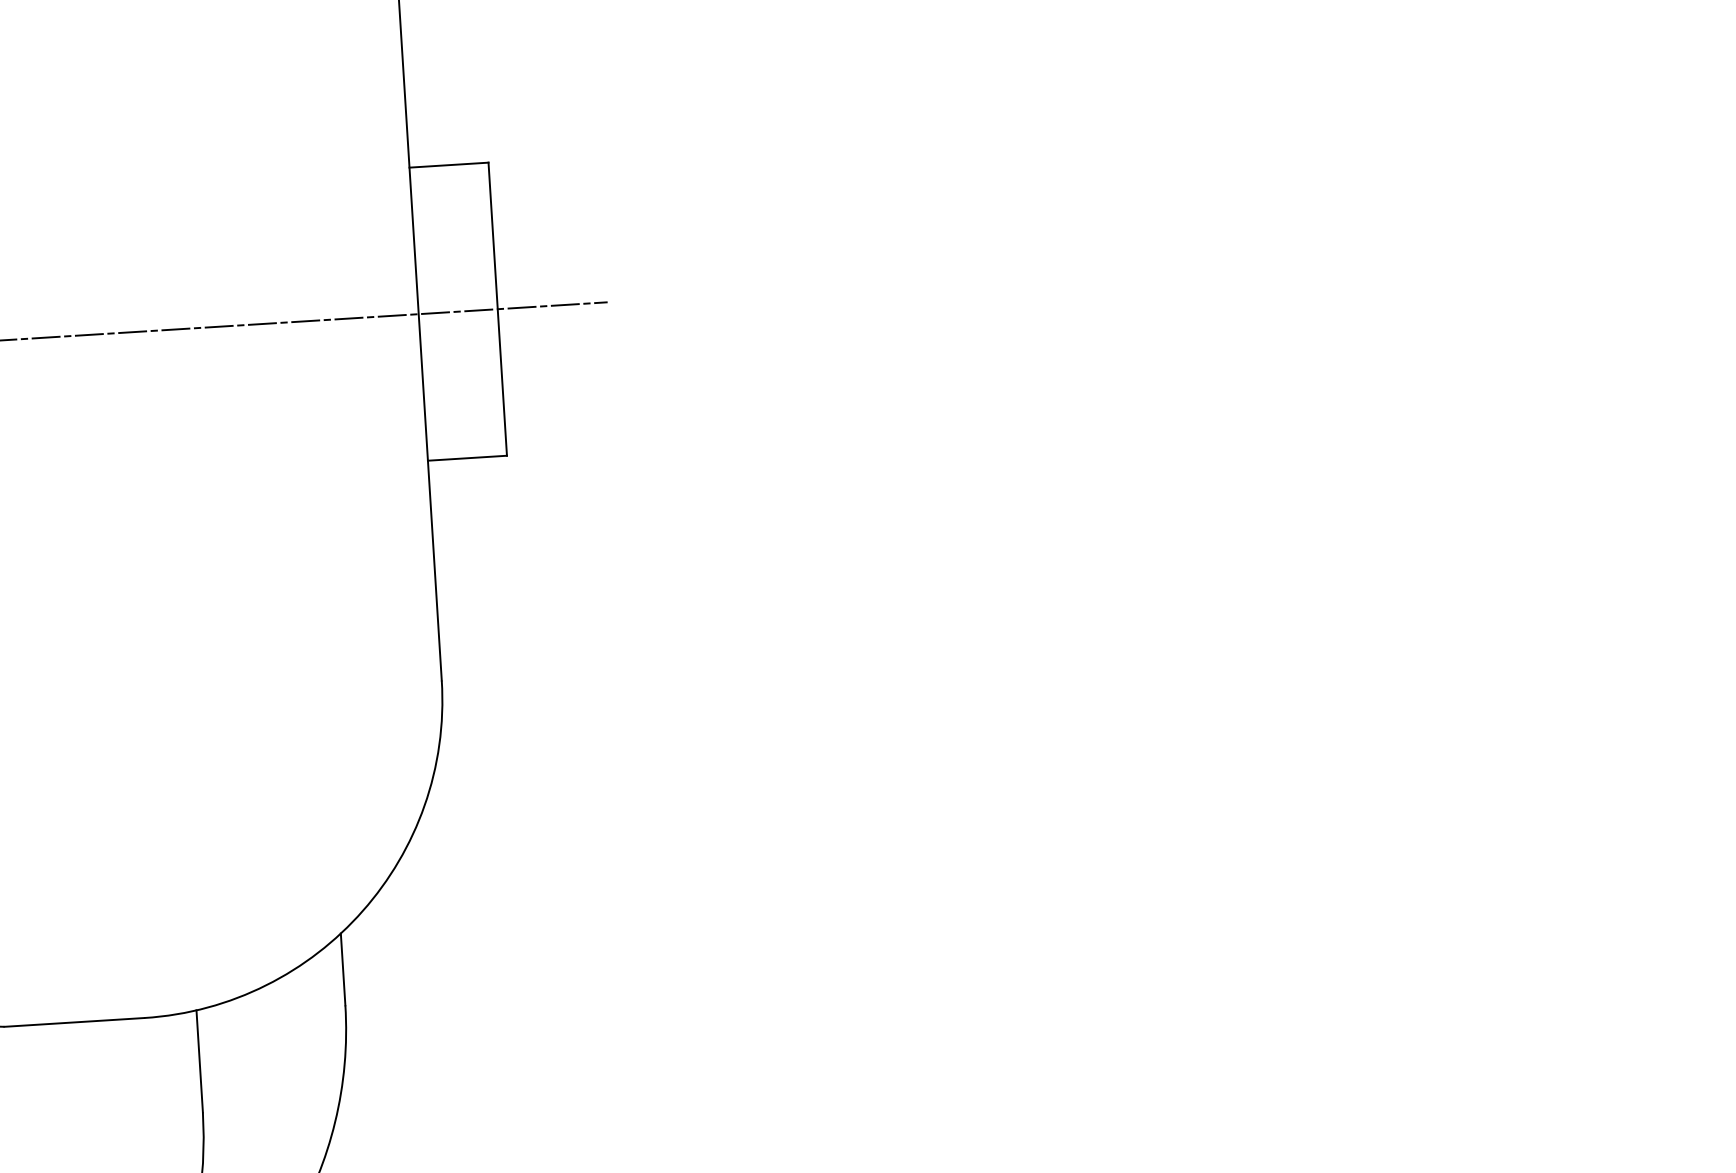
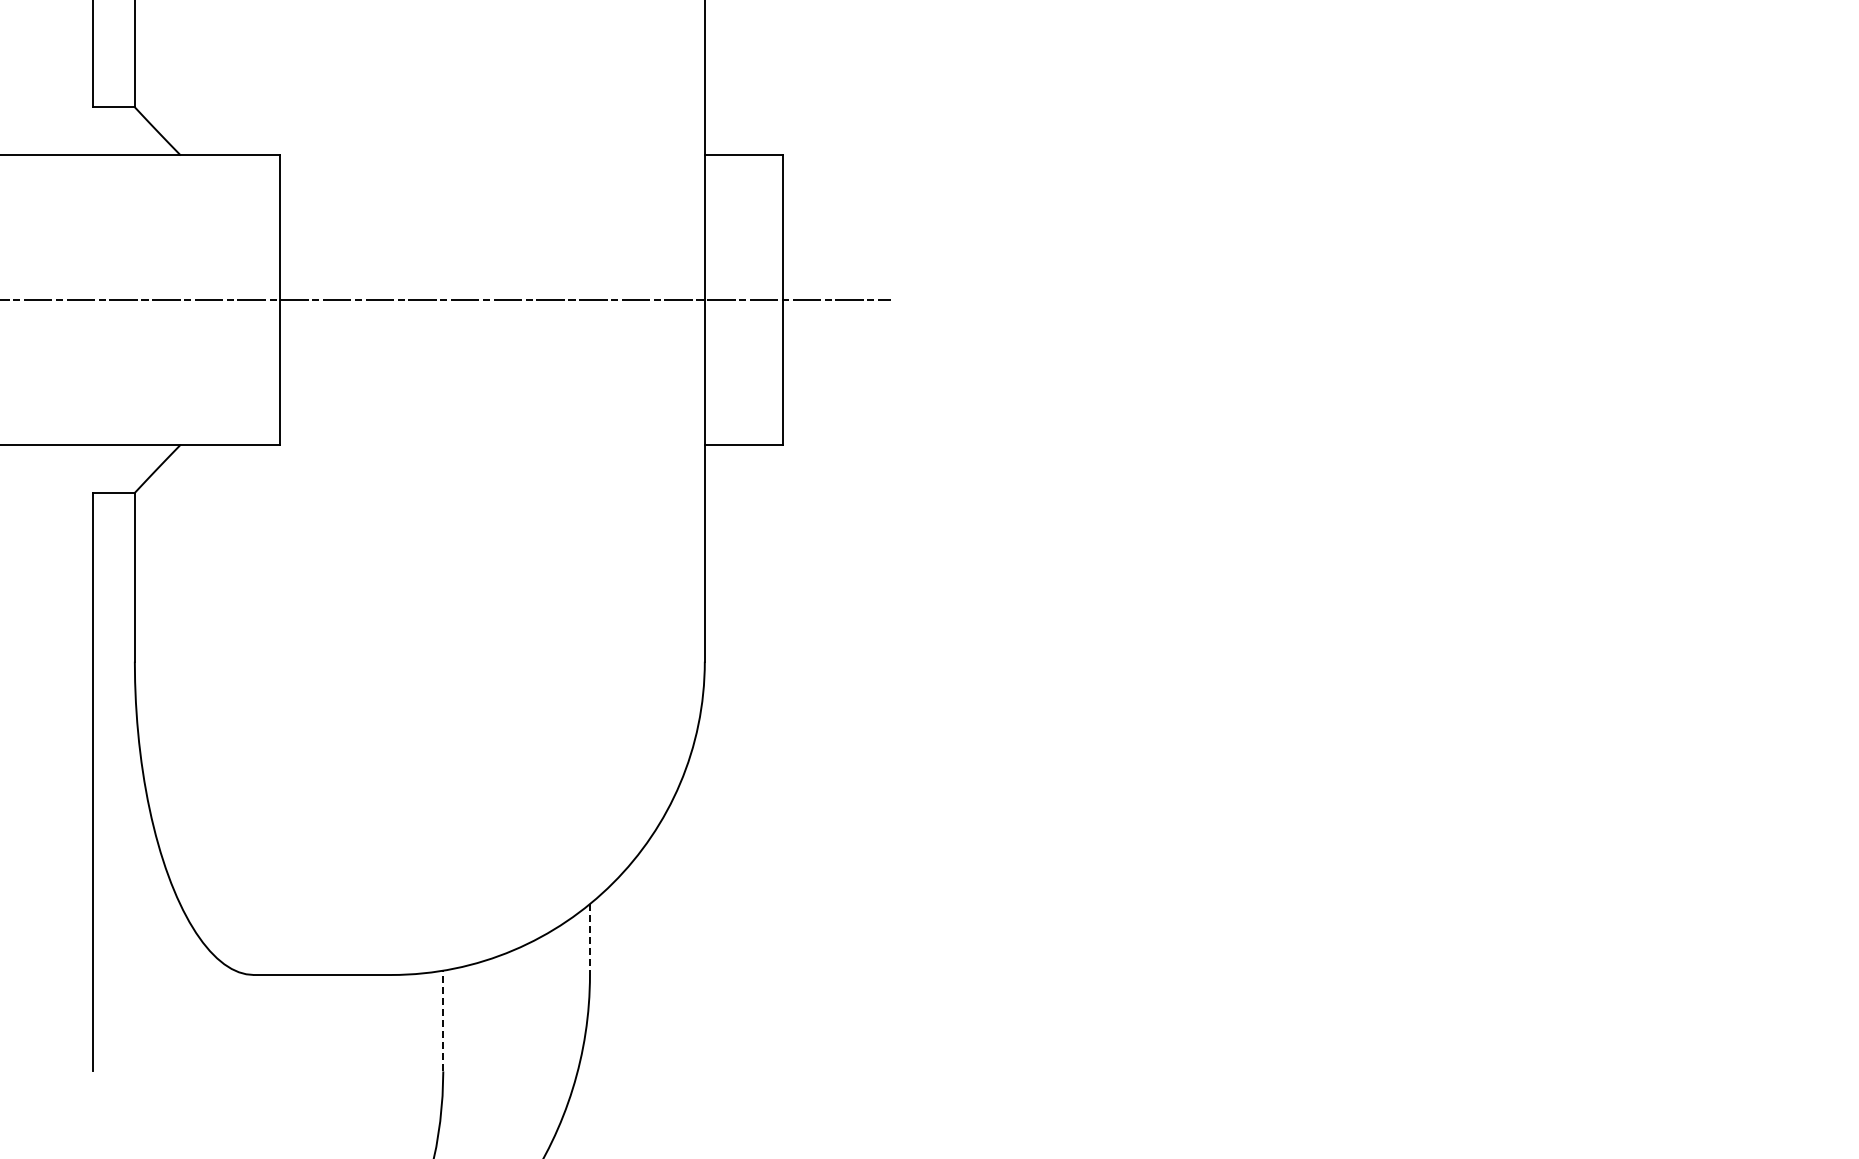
line: (342, 970) -> (589, 940), solid -> dashed
line: (199, 1060) -> (443, 1020), solid -> dashed

